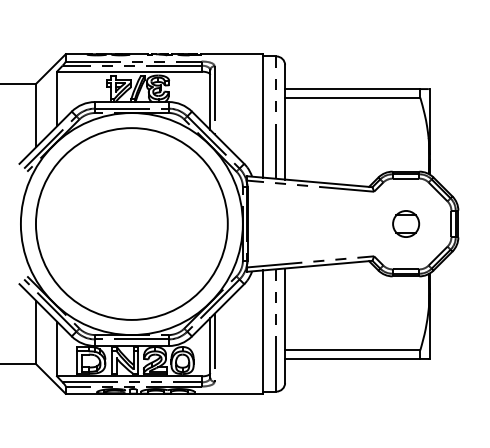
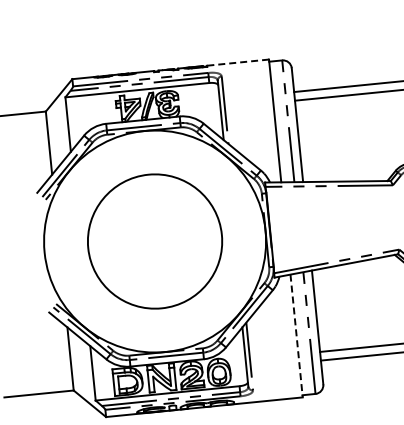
line: (231, 54) -> (237, 62), solid -> dashed
circle: (131, 223) -> (154, 241), size x0.7
line: (263, 332) -> (296, 336), solid -> dashed

